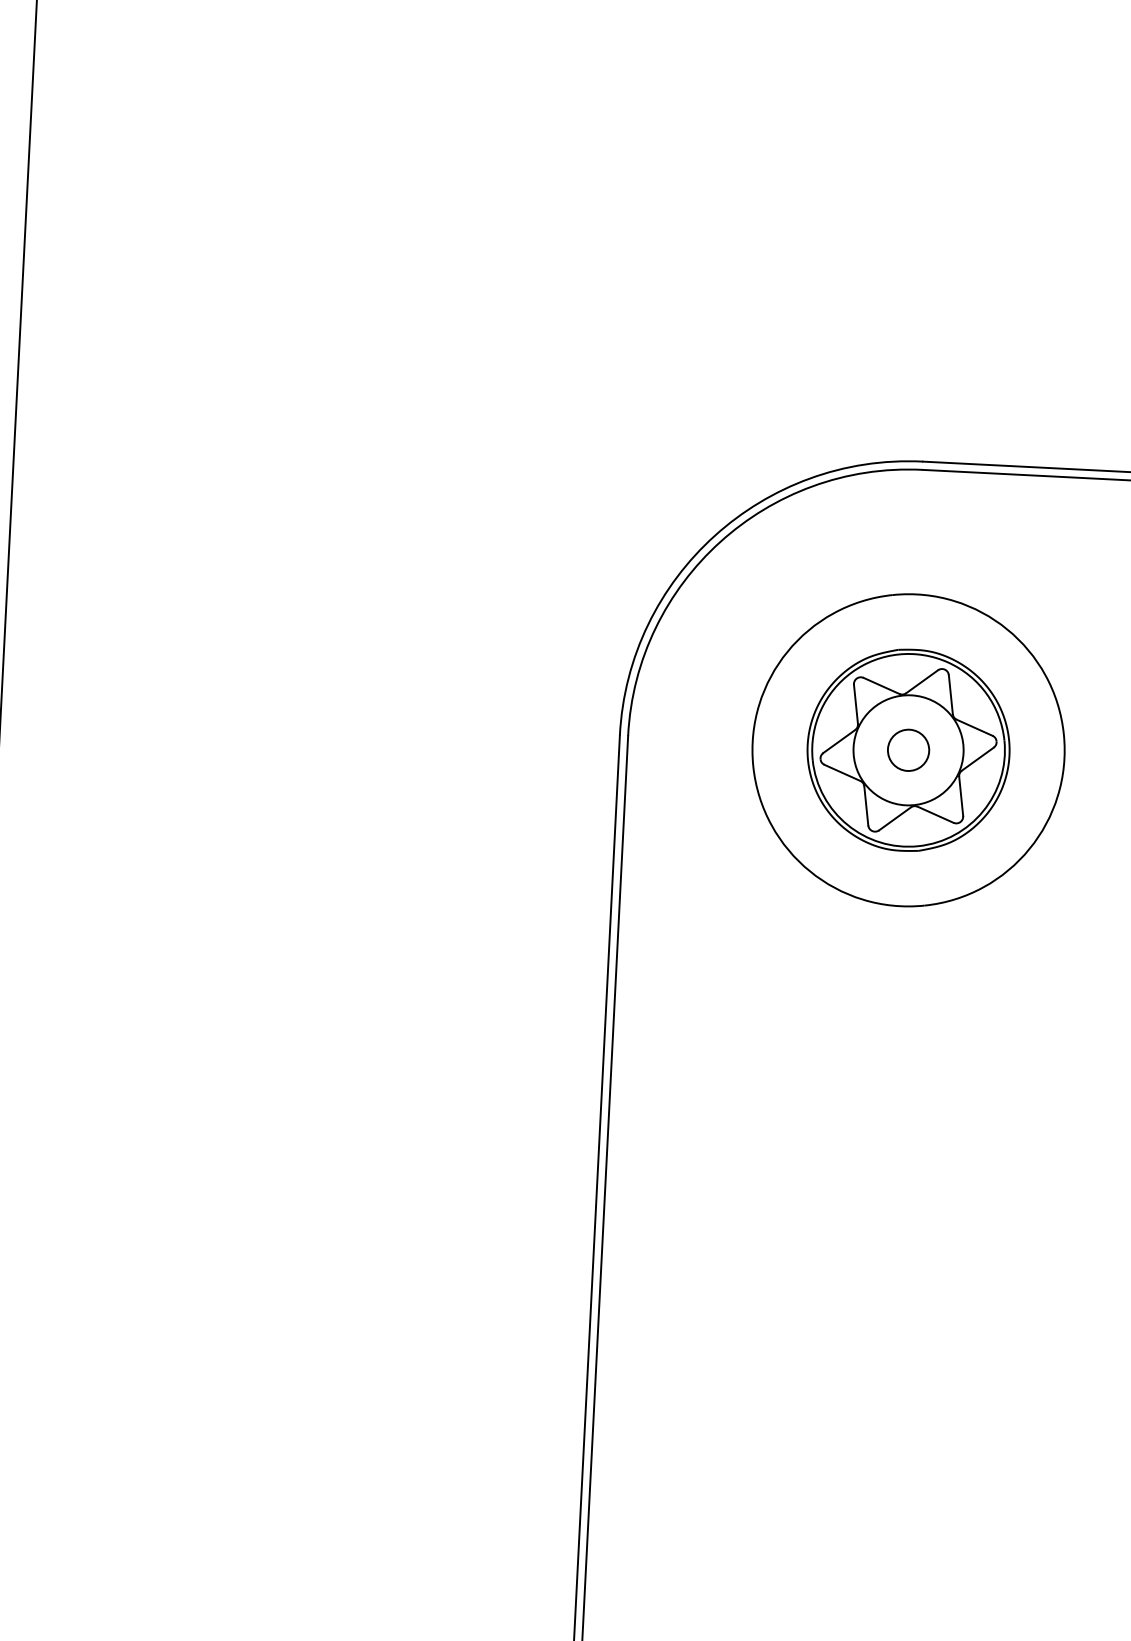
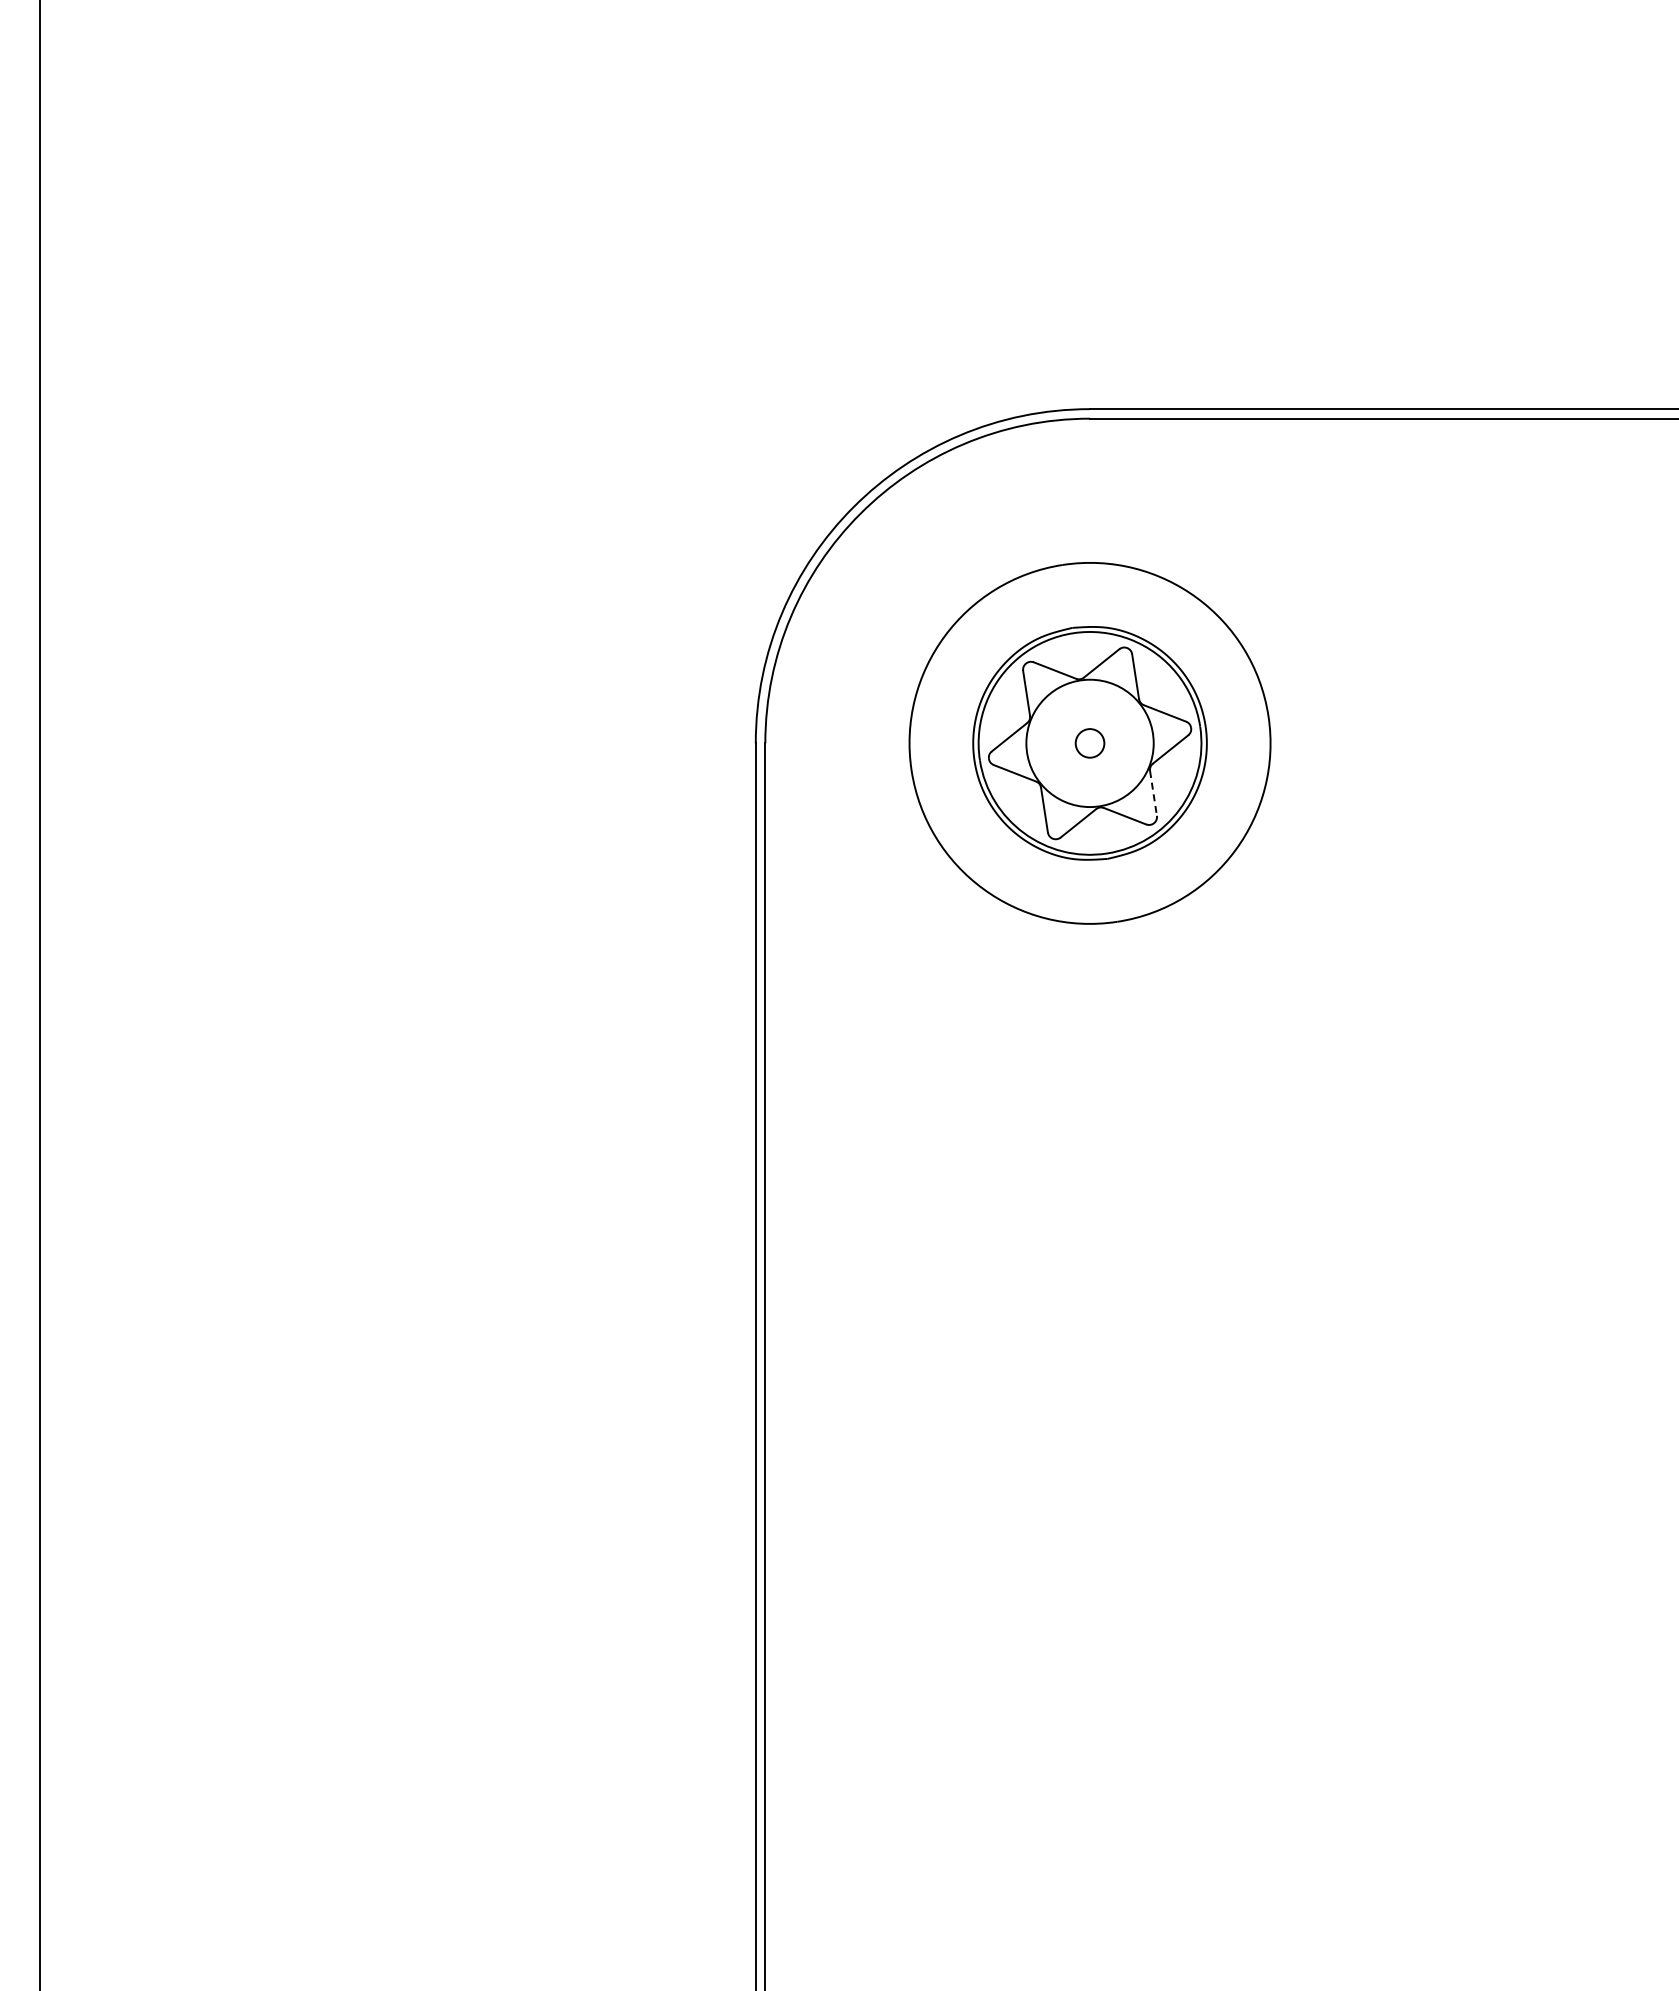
circle: (908, 750) -> (1089, 743), size x0.6
line: (961, 796) -> (1153, 793), solid -> dashed

